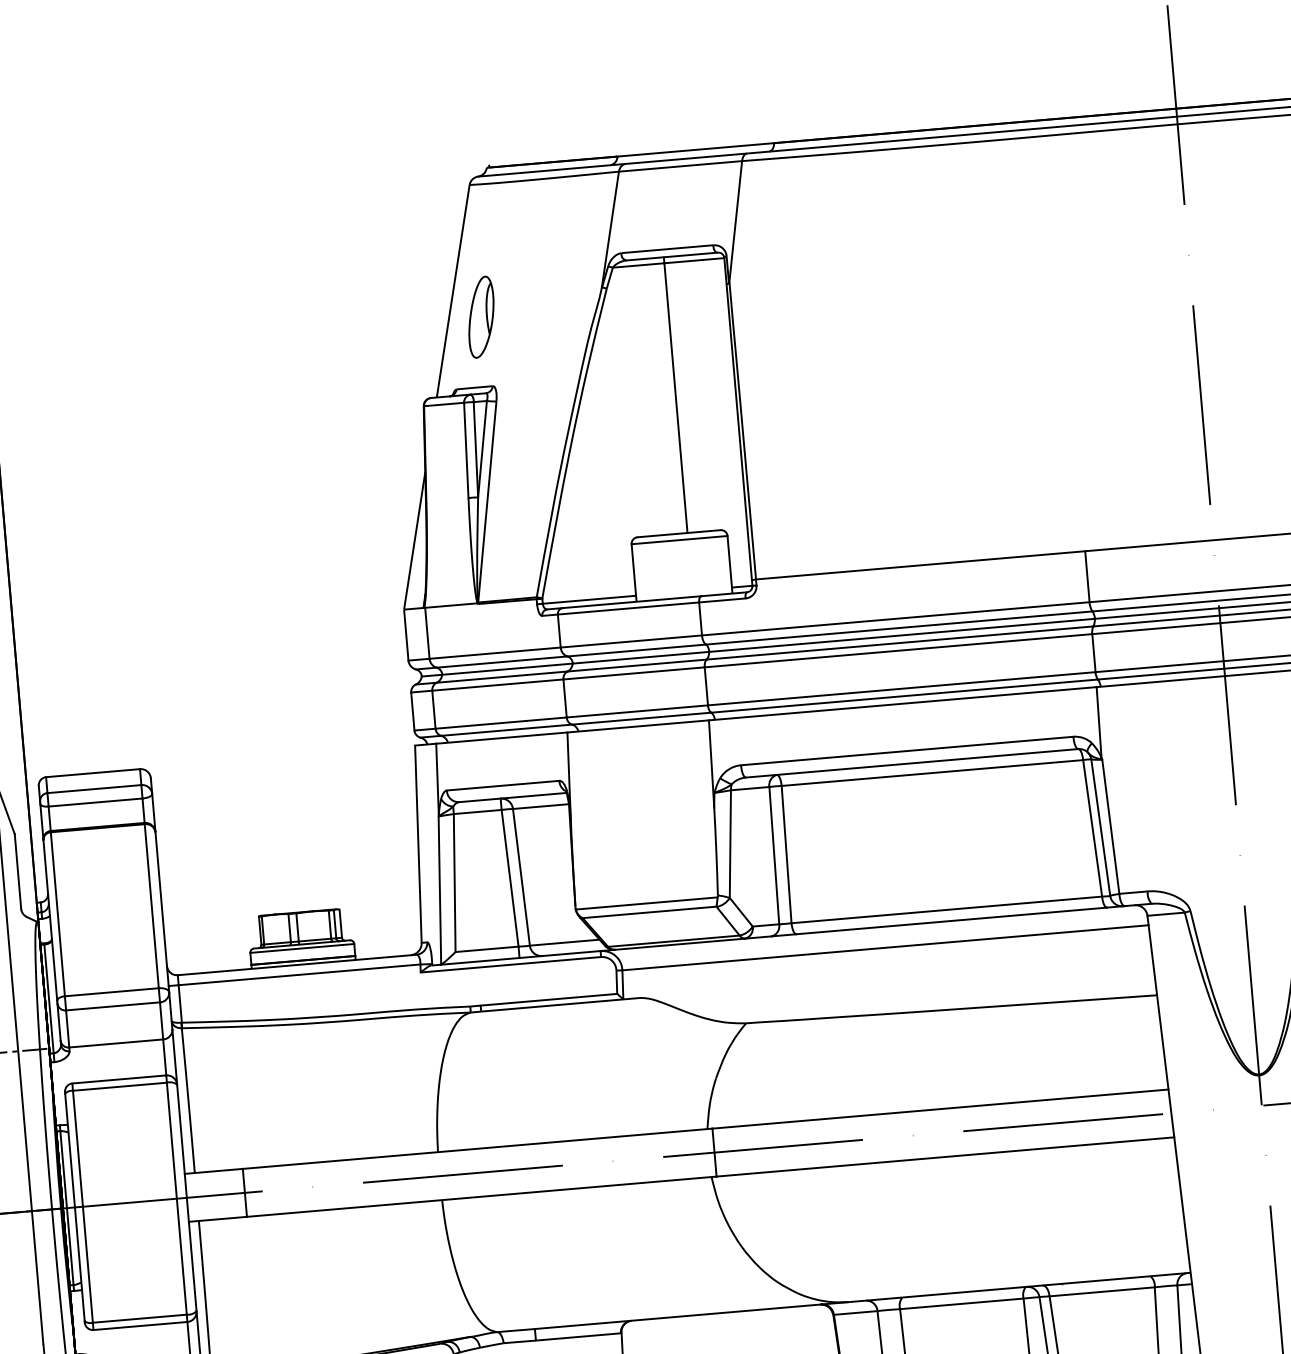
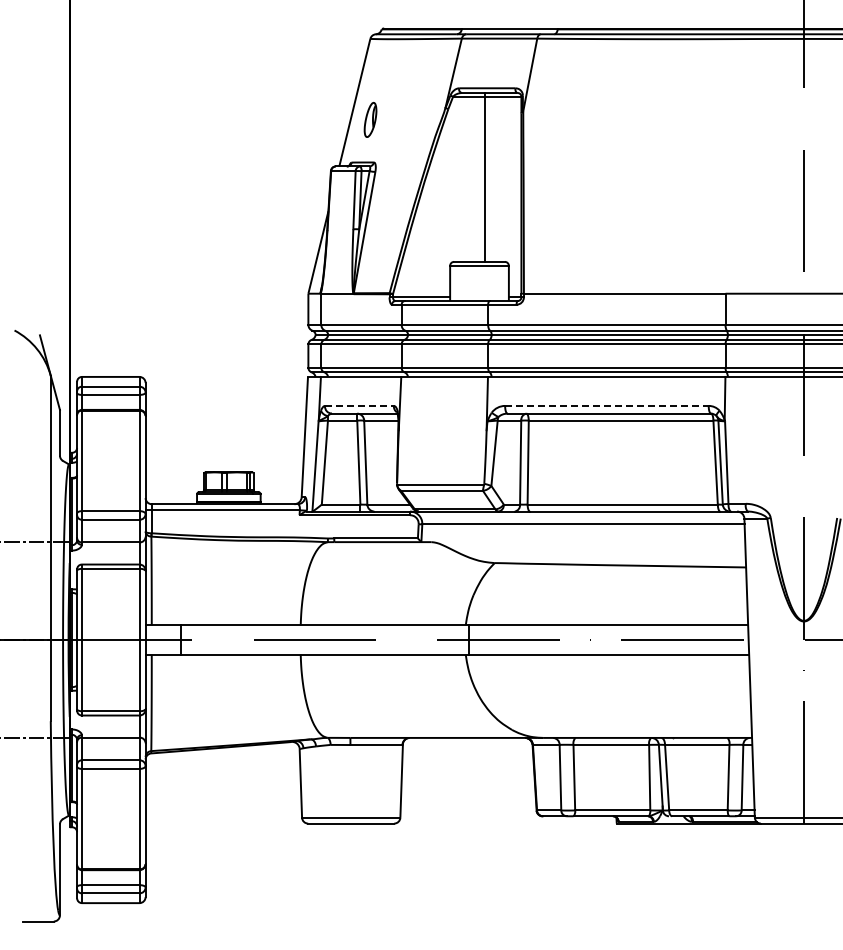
part: (481, 316) -> (370, 119), size x0.7
line: (906, 750) -> (606, 405), solid -> dashed
line: (503, 784) -> (359, 405), solid -> dashed

